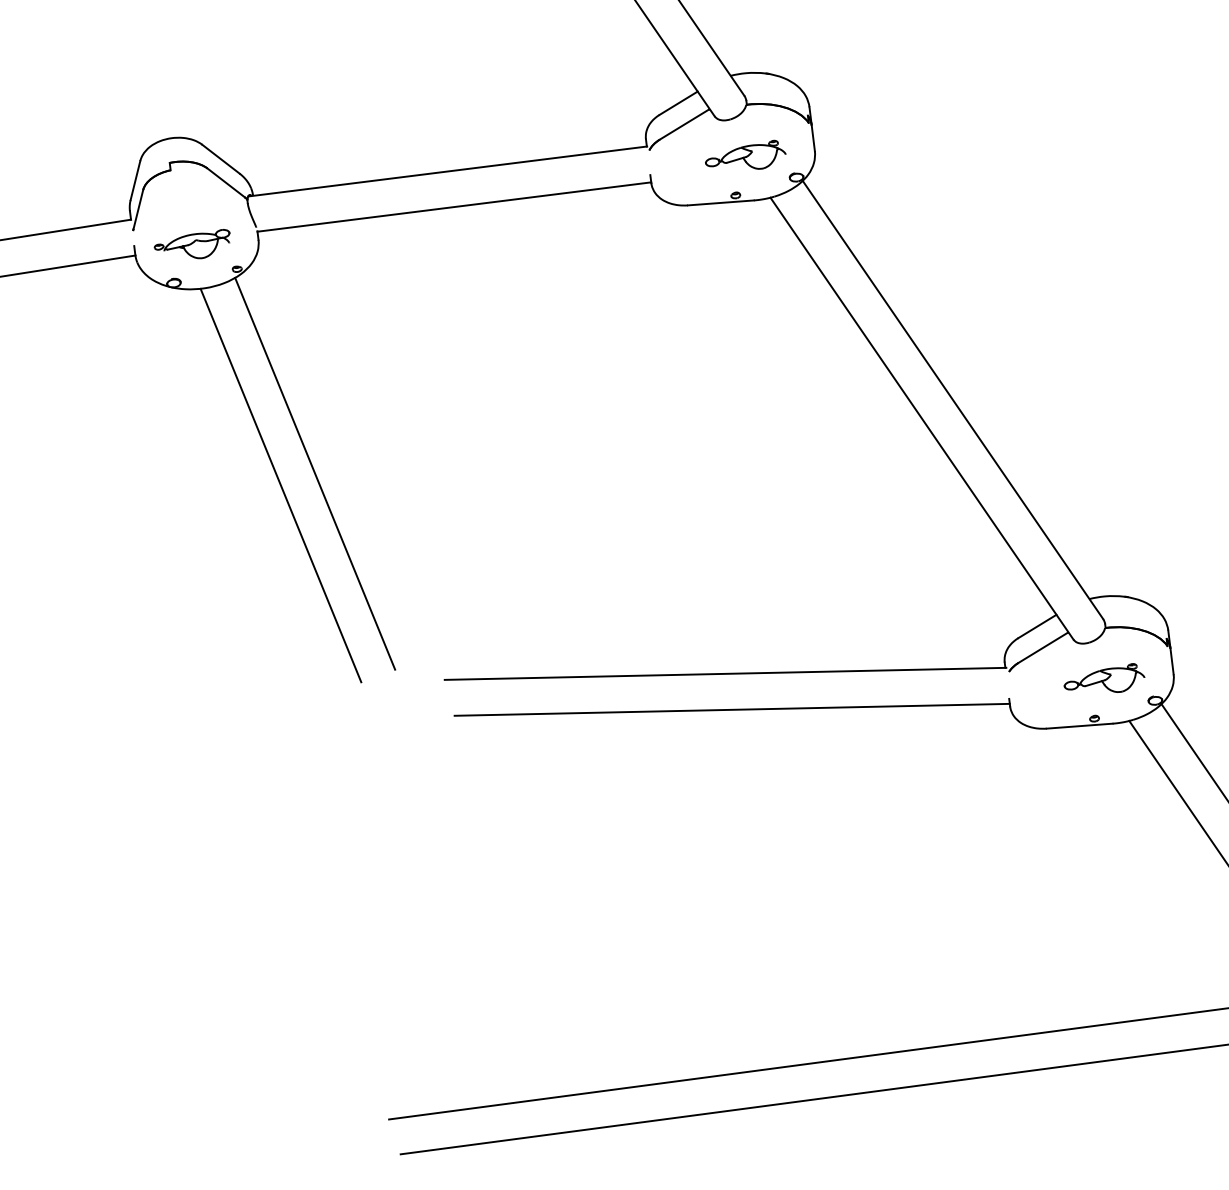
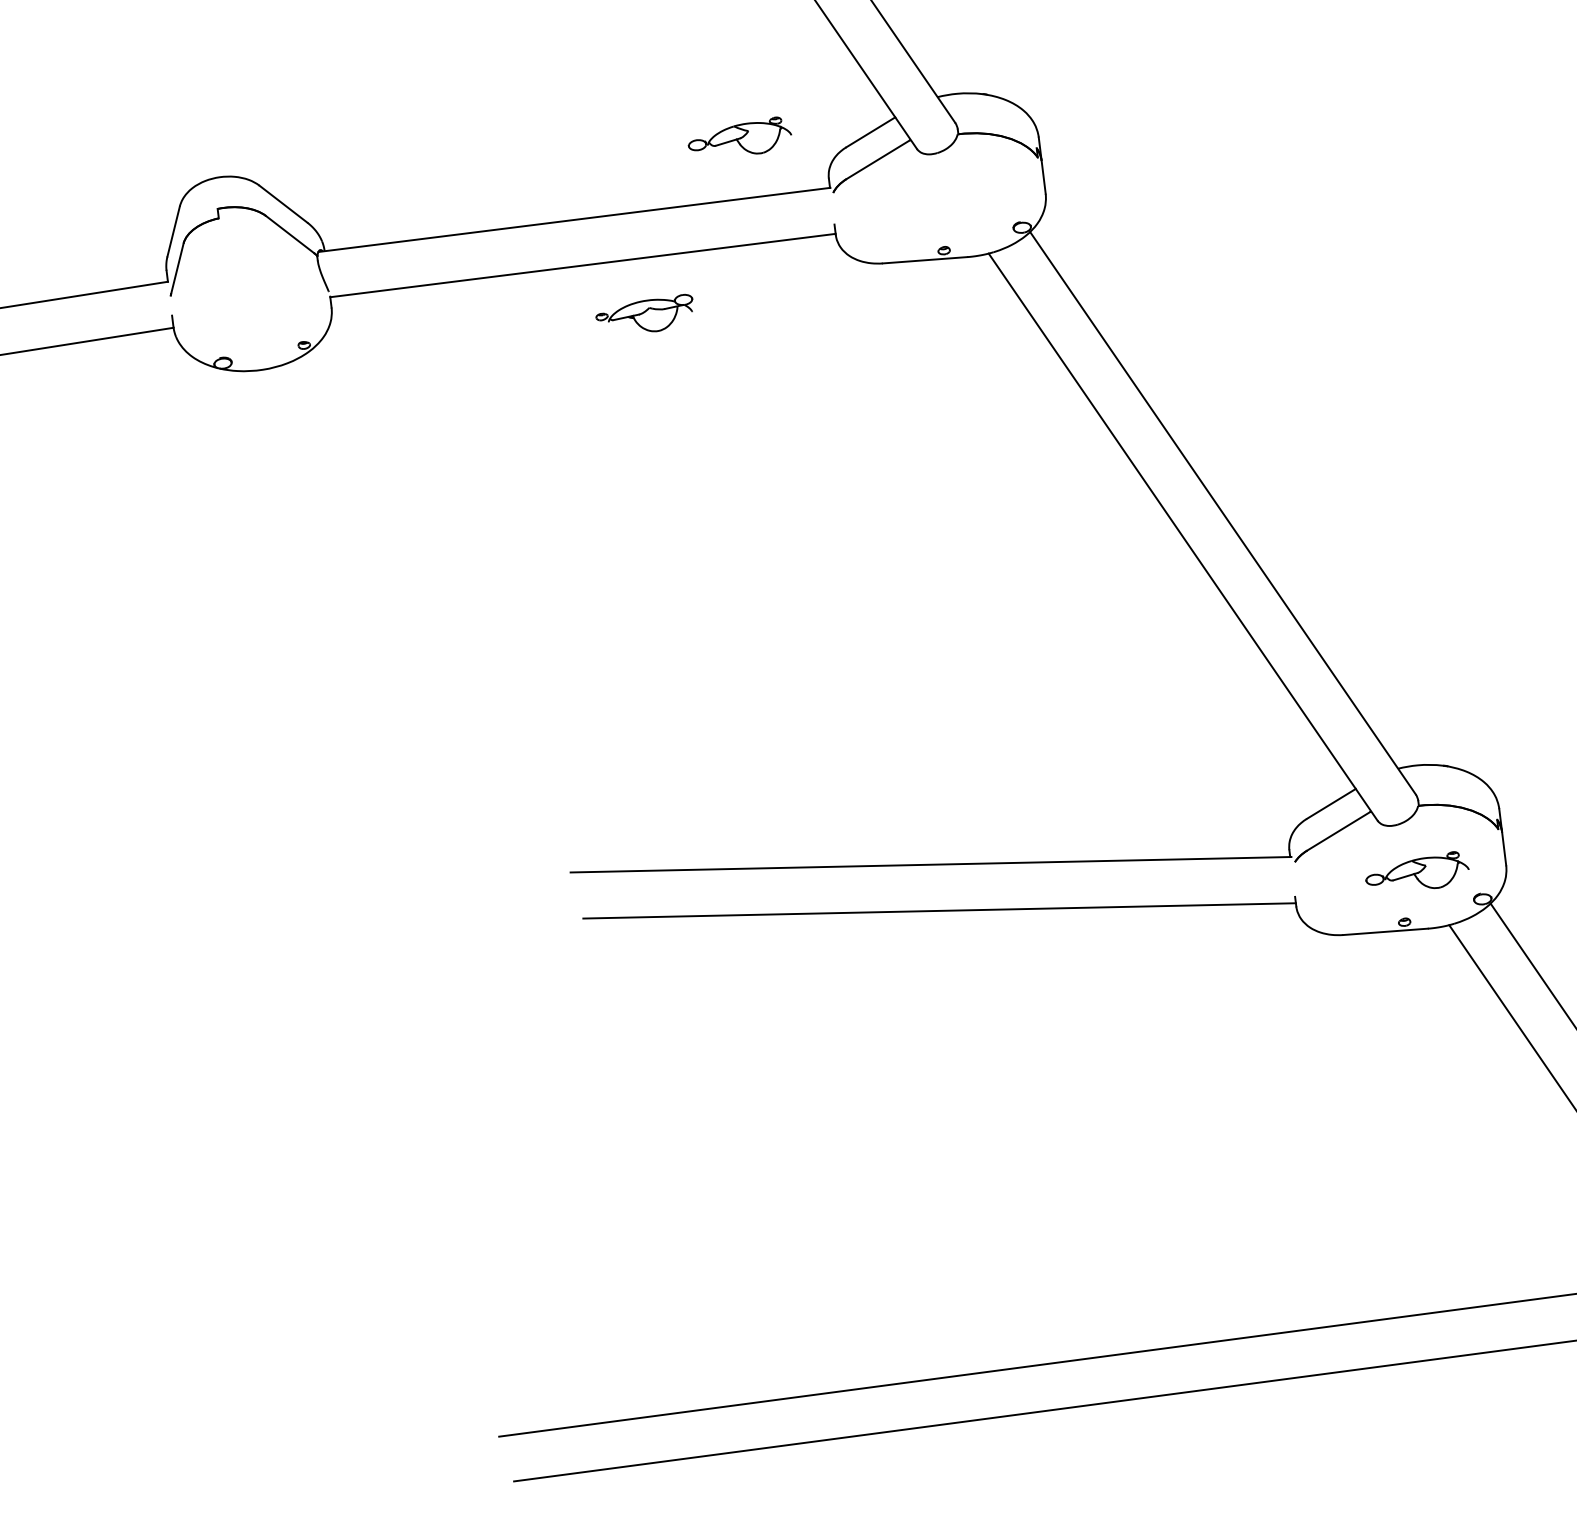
part: (745, 154) -> (739, 135), moved
part: (192, 243) -> (644, 312), moved
line: (314, 473) -> (403, 607), removed
line: (281, 485) -> (360, 622), removed

